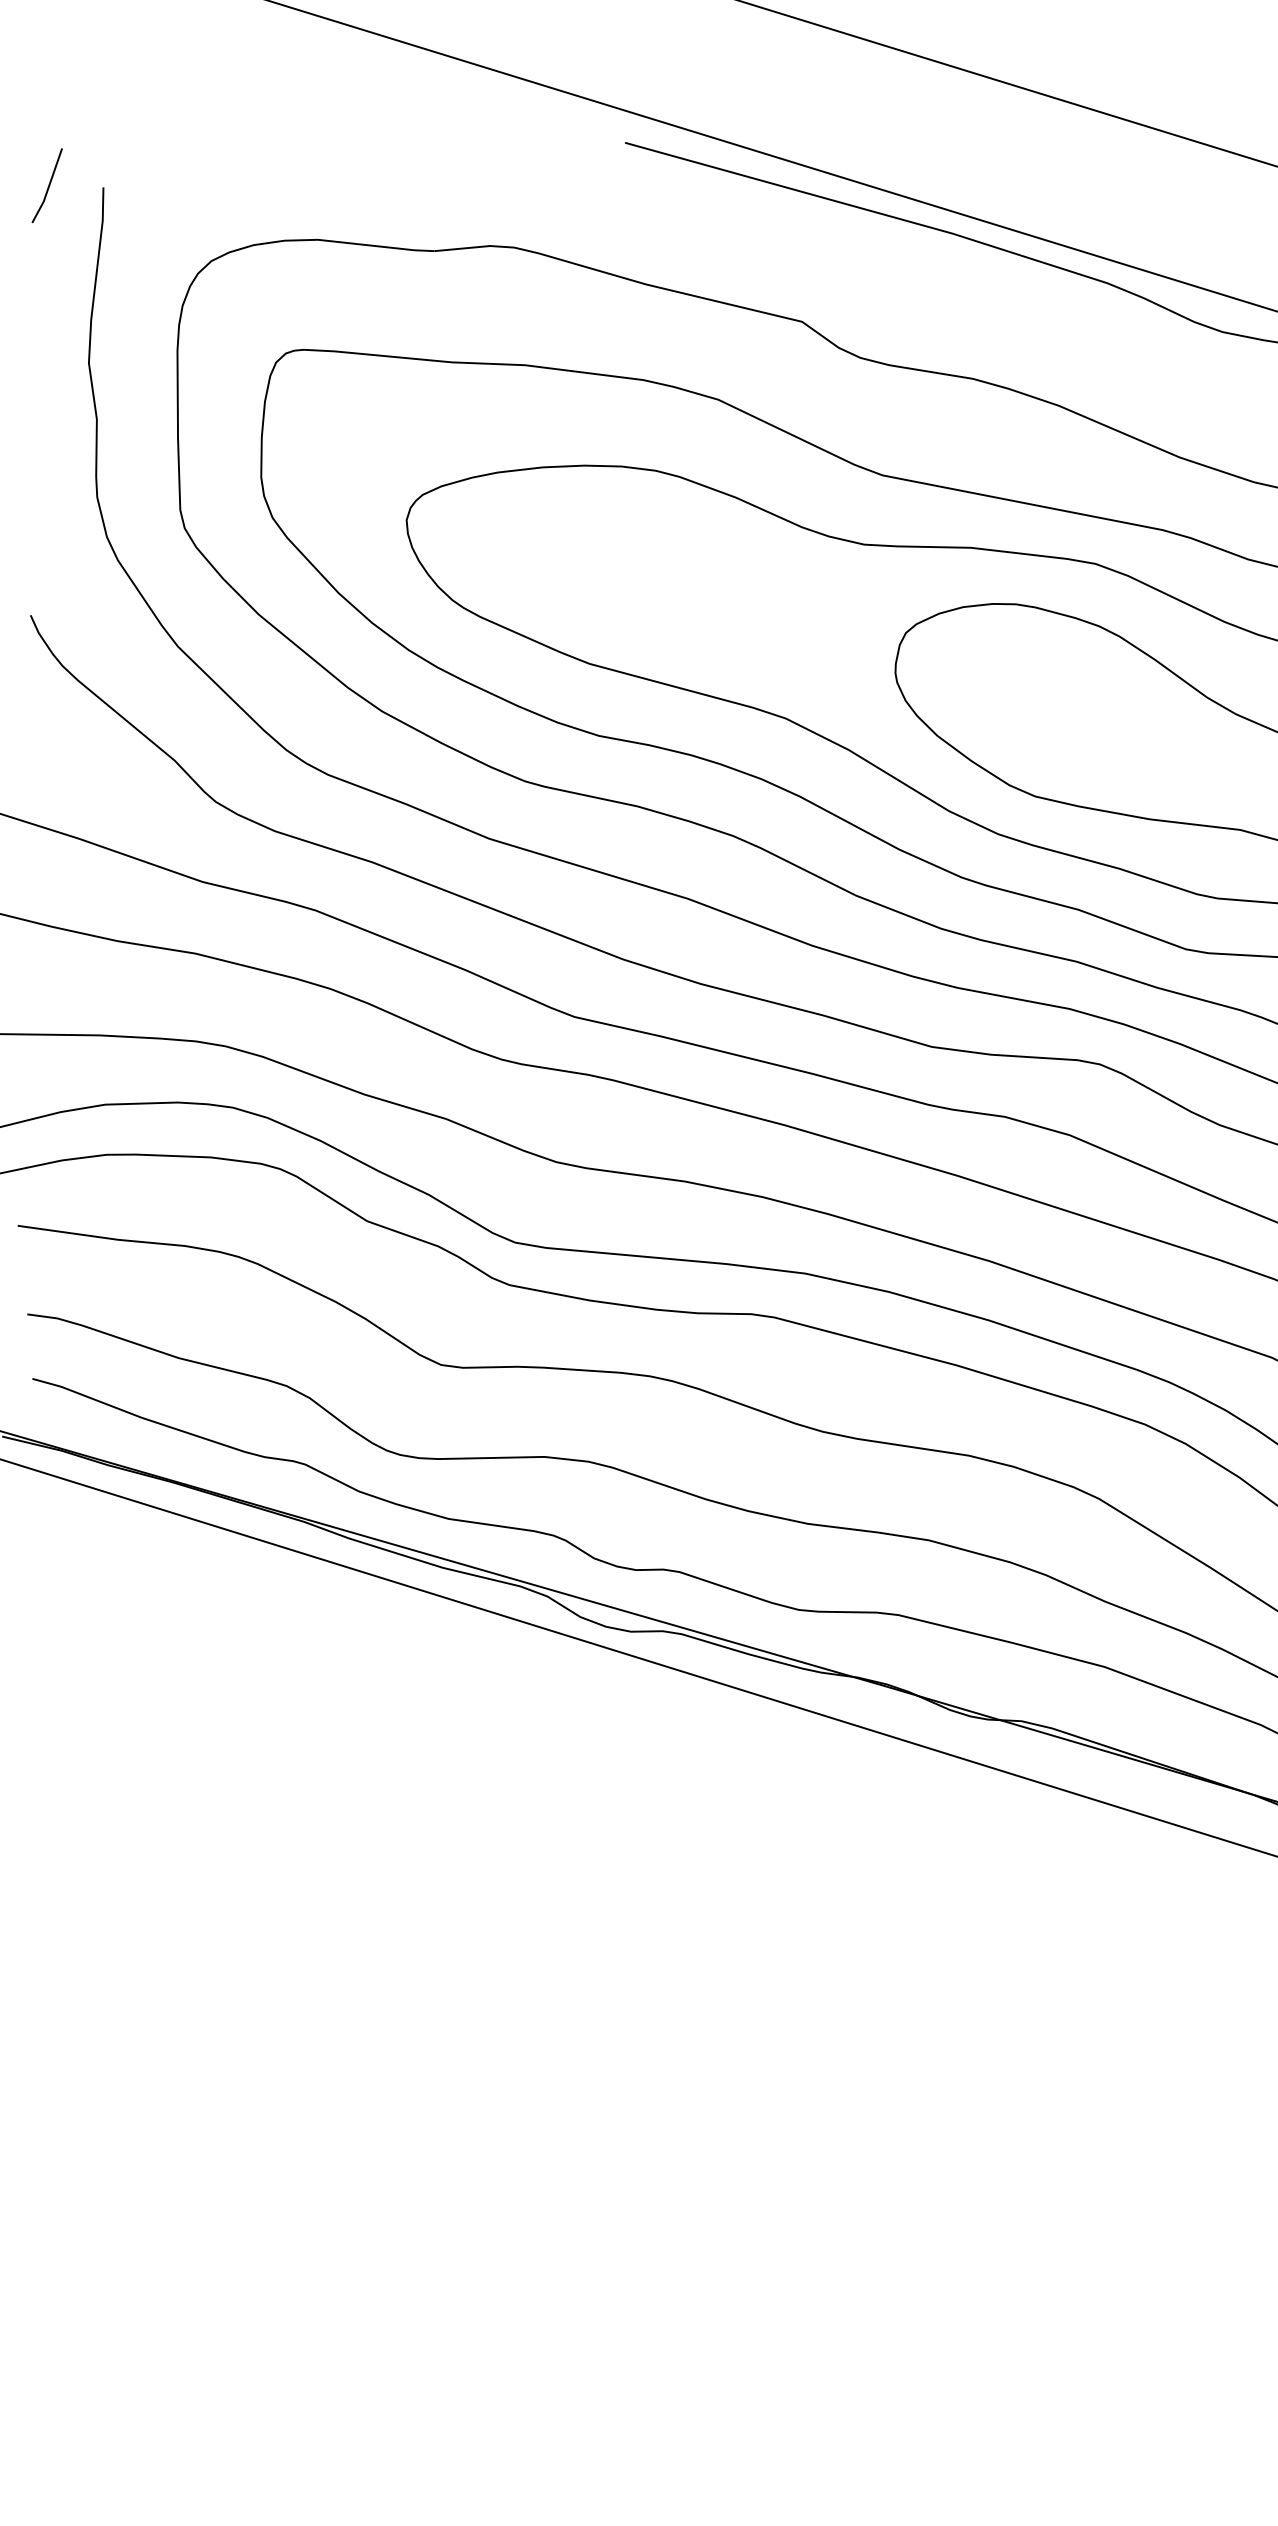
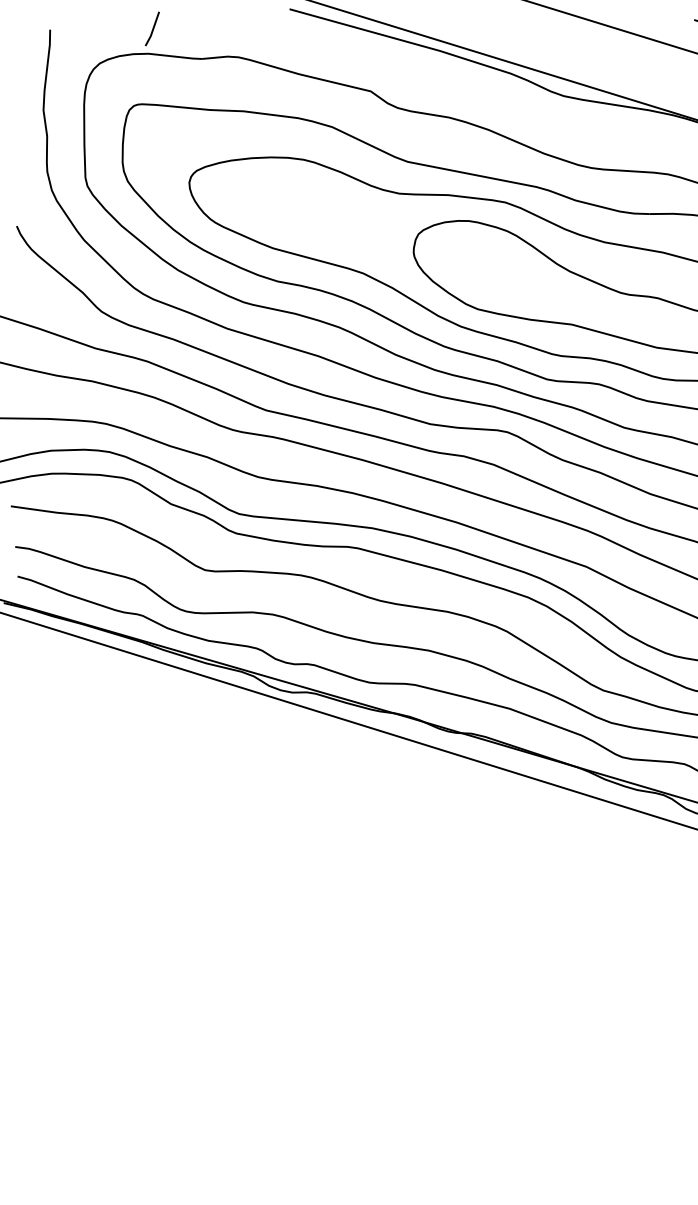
line: (47, 184) -> (152, 28), moved

